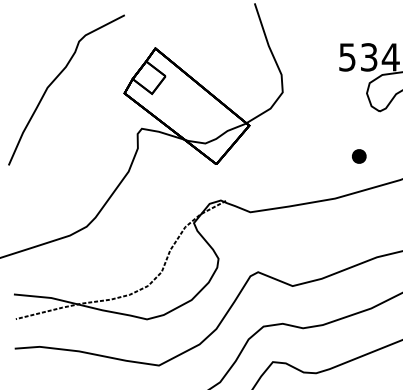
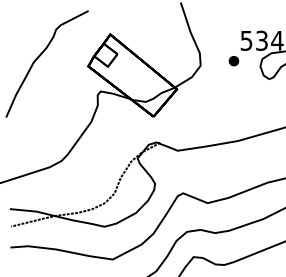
part: (358, 156) -> (233, 61), moved

